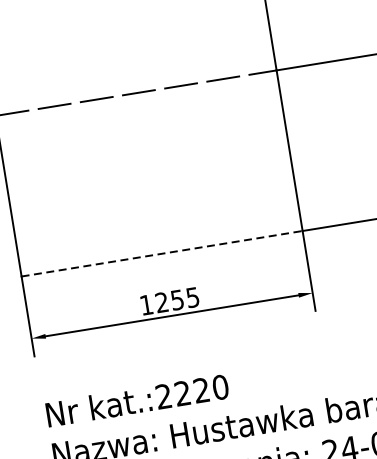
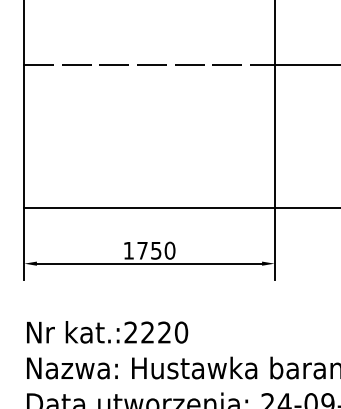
line: (162, 253) -> (149, 208), dashed -> solid
text: (177, 299) -> (156, 250), 1255 -> 1750

